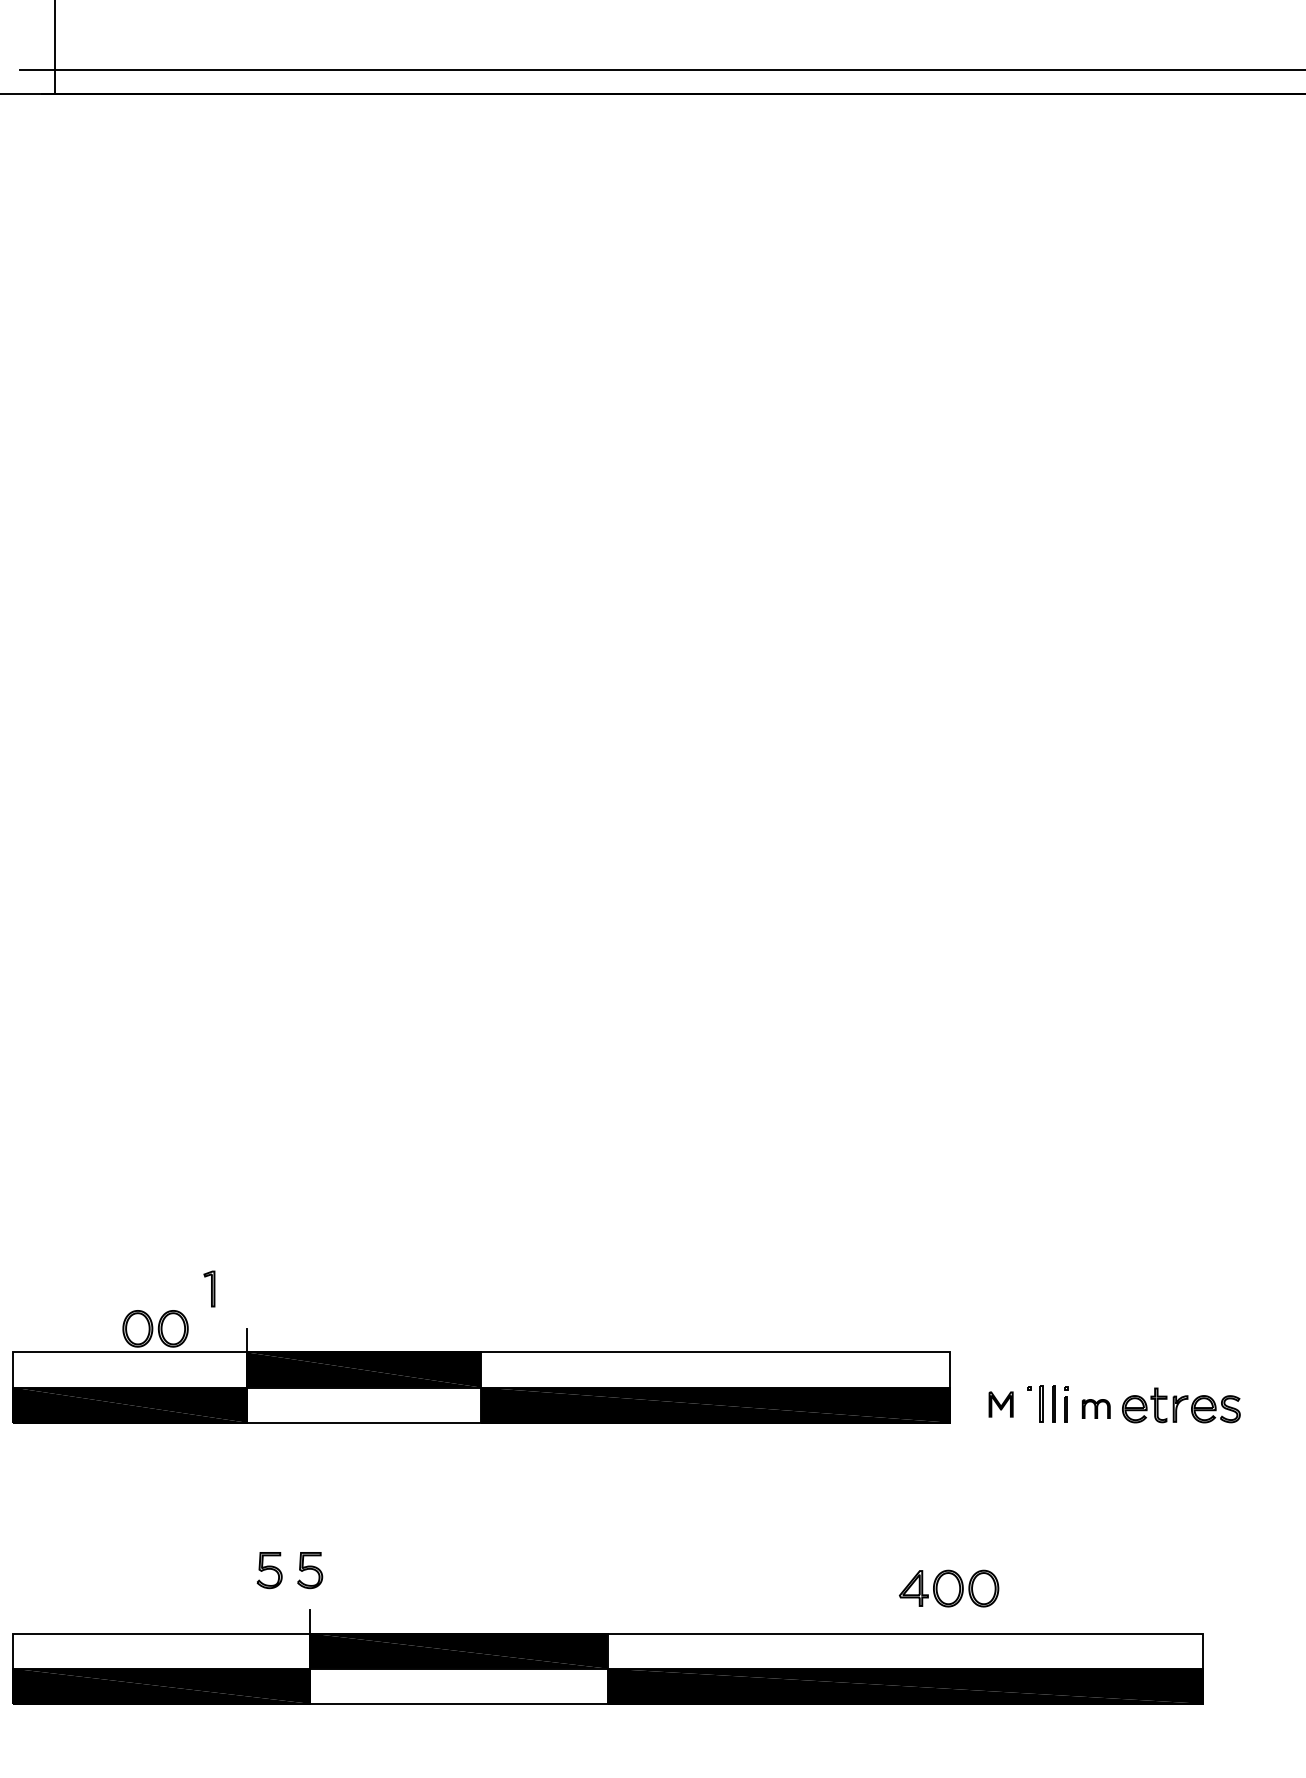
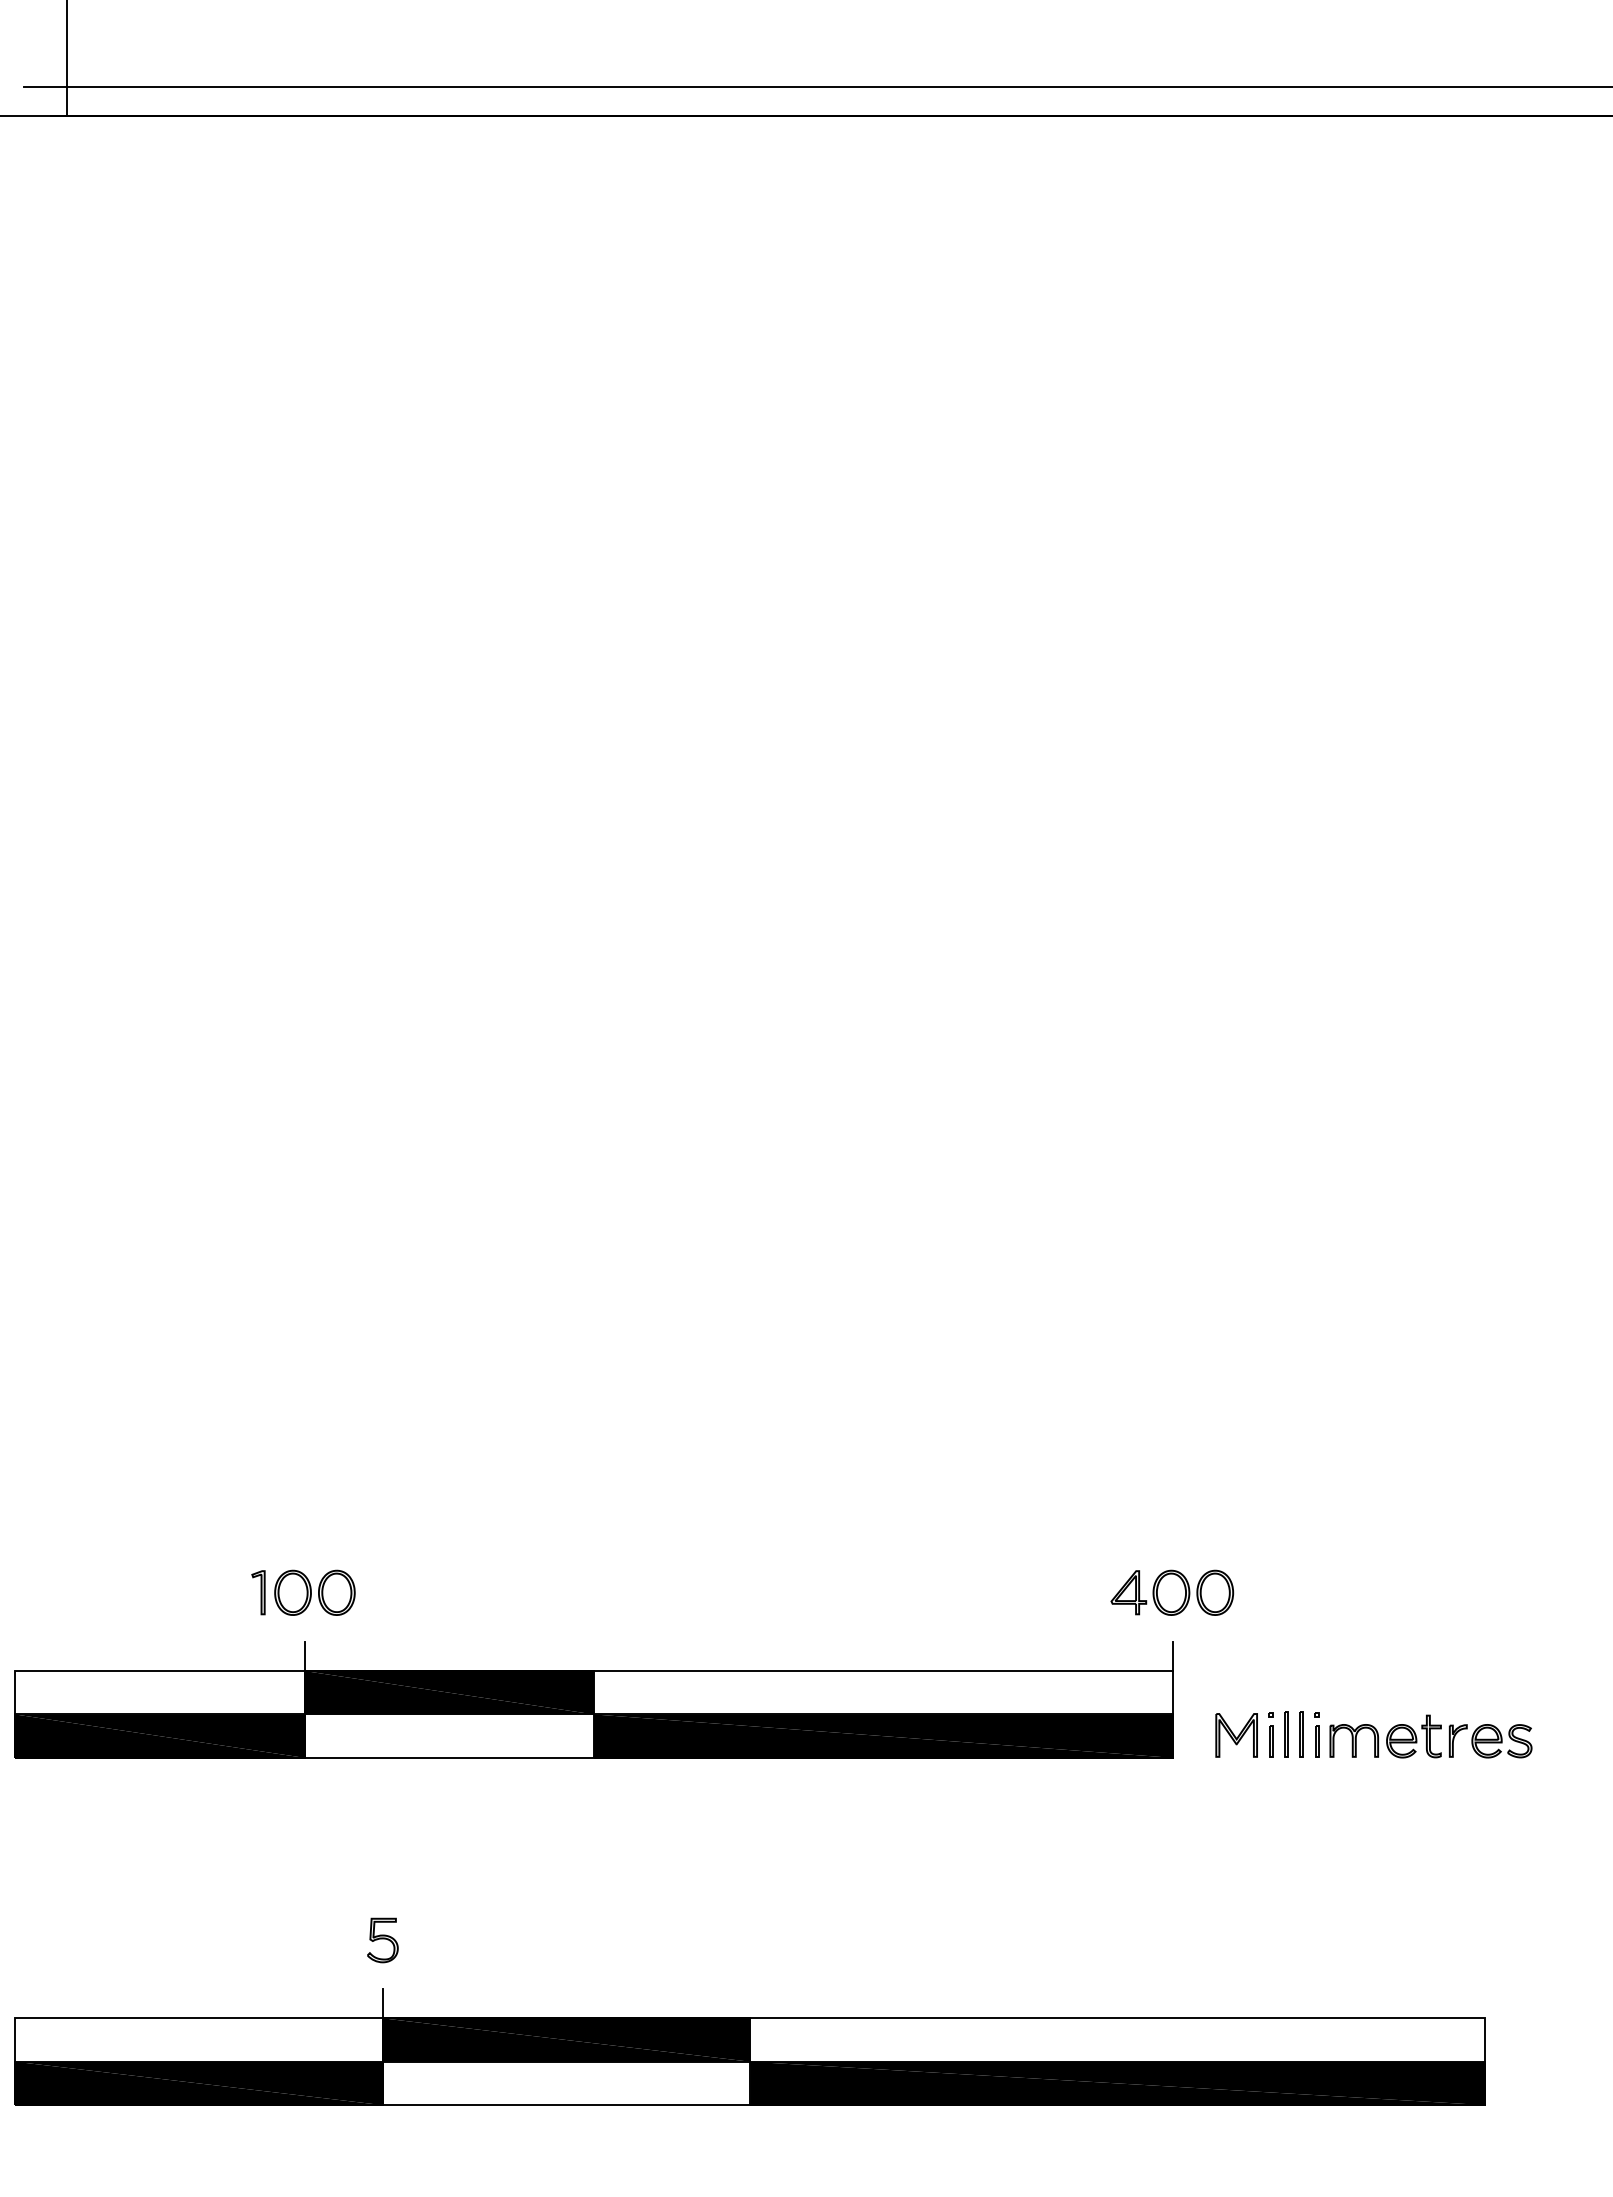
part: (155, 1328) -> (314, 1592), moved
line: (949, 1340) -> (1172, 1656), added
part: (1001, 1404) -> (1236, 1735), size x1.43
part: (1095, 1408) -> (1353, 1740), size x1.43
line: (1028, 1409) -> (1270, 1741), added
part: (269, 1570) -> (332, 1940), removed
part: (949, 1588) -> (1172, 1592), moved

